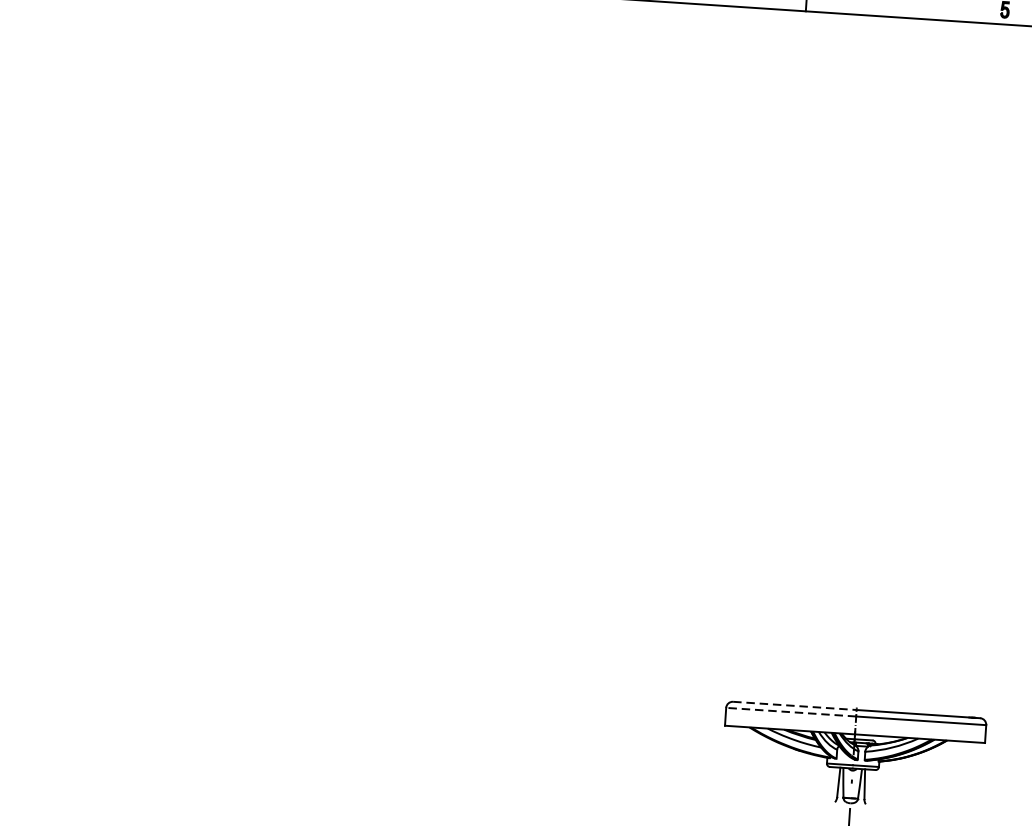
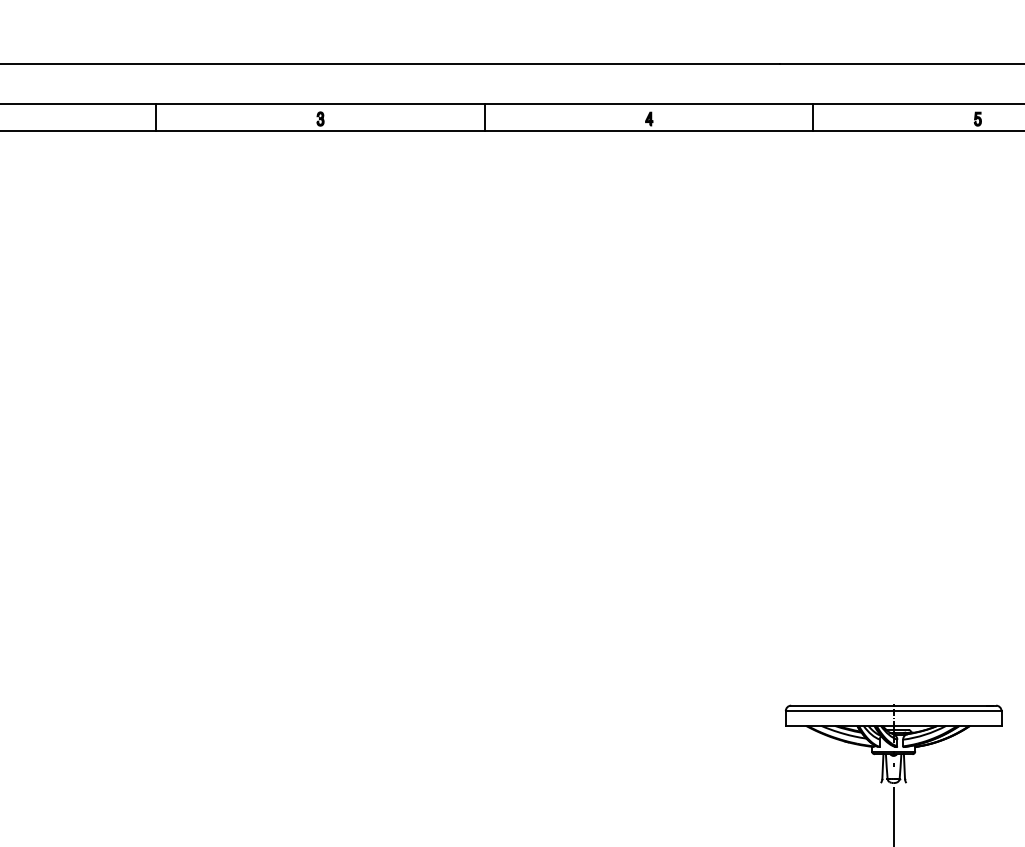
line: (794, 705) -> (842, 705), dashed -> solid
line: (790, 712) -> (839, 711), dashed -> solid

